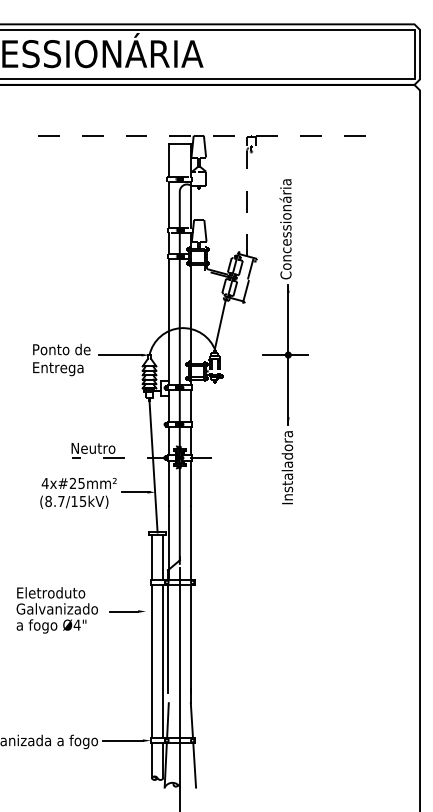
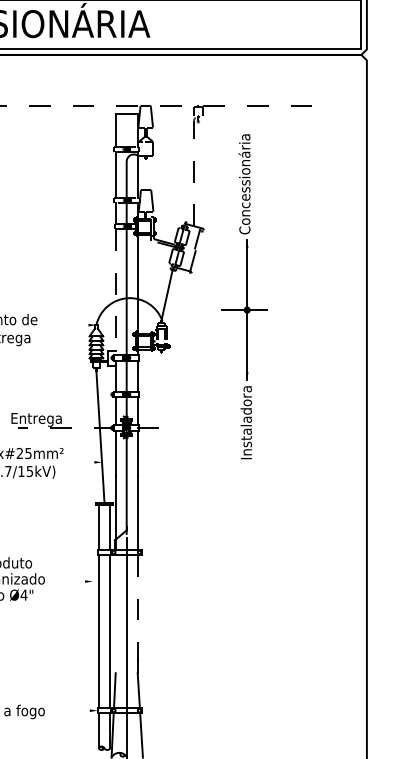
line: (168, 322) -> (115, 292), solid -> dashed
part: (285, 341) -> (244, 296), moved
line: (120, 355) -> (67, 325), removed
text: (89, 449) -> (36, 419), Neutro -> Entrega
line: (136, 492) -> (83, 462), removed
line: (124, 611) -> (71, 581), removed
line: (168, 638) -> (115, 608), removed
line: (190, 639) -> (137, 609), solid -> dashed
line: (122, 740) -> (69, 710), removed

